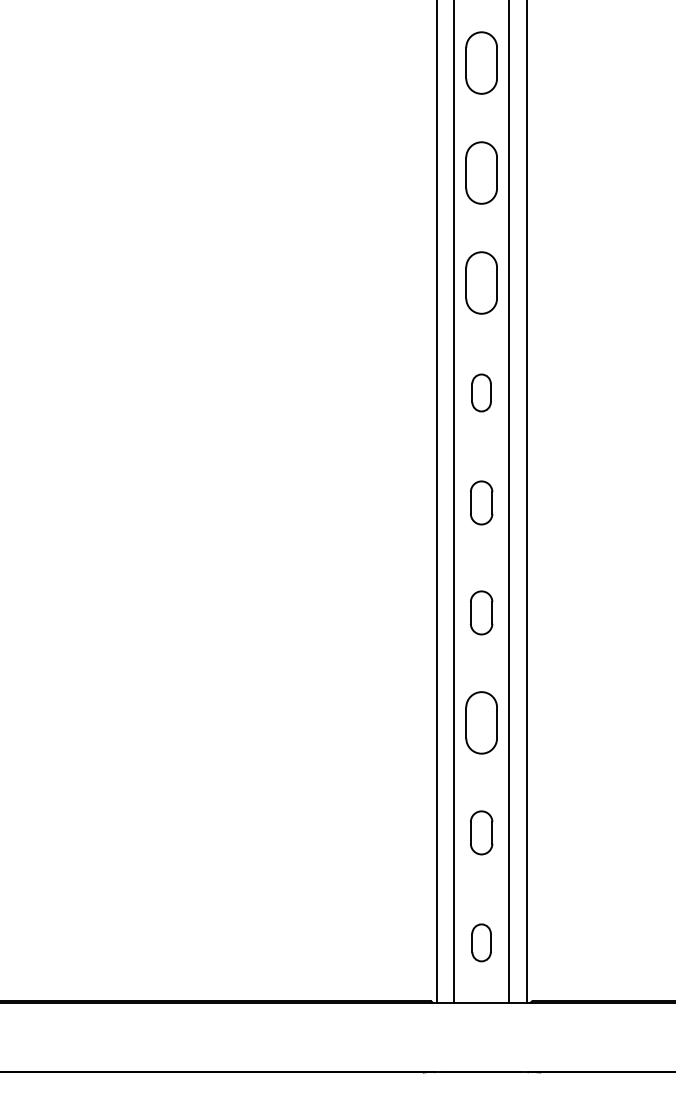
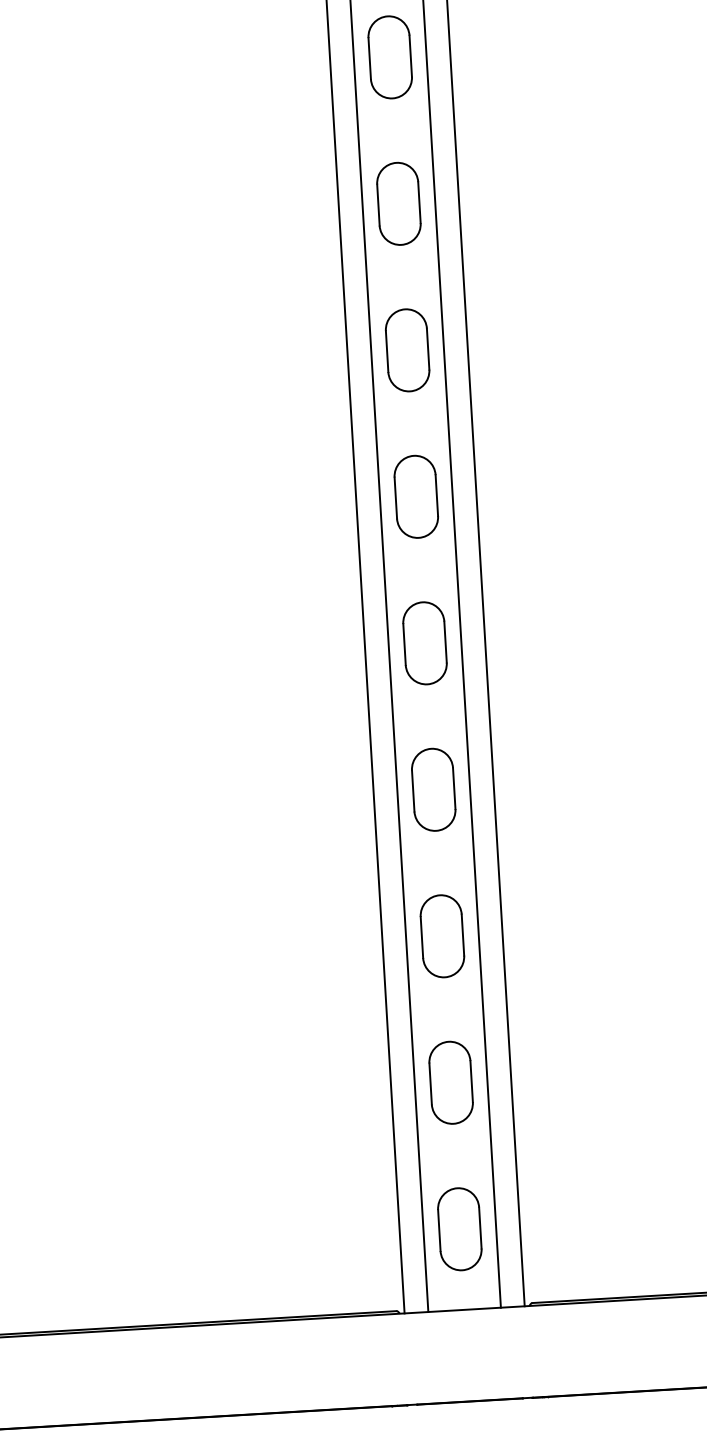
part: (481, 392) -> (416, 496), size x1.67
part: (481, 502) -> (424, 642), size x1.43
part: (481, 612) -> (433, 789), size x1.43
part: (481, 832) -> (450, 1082), size x1.43
part: (481, 942) -> (459, 1228), size x1.67

